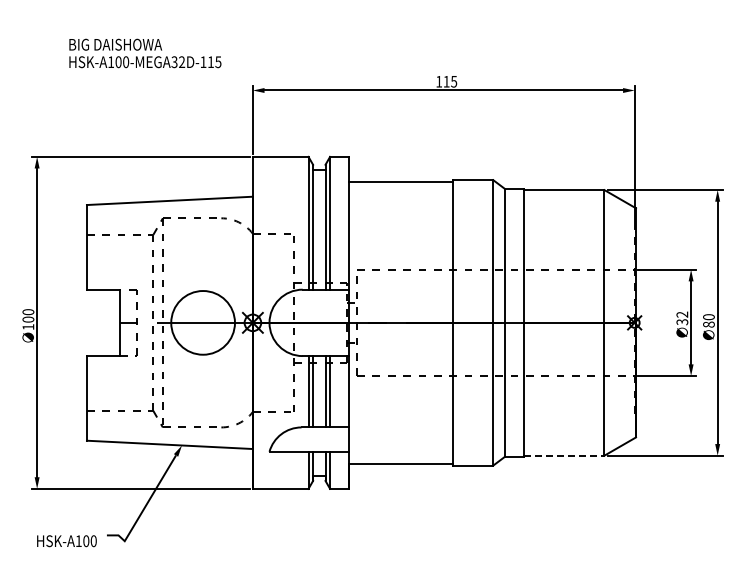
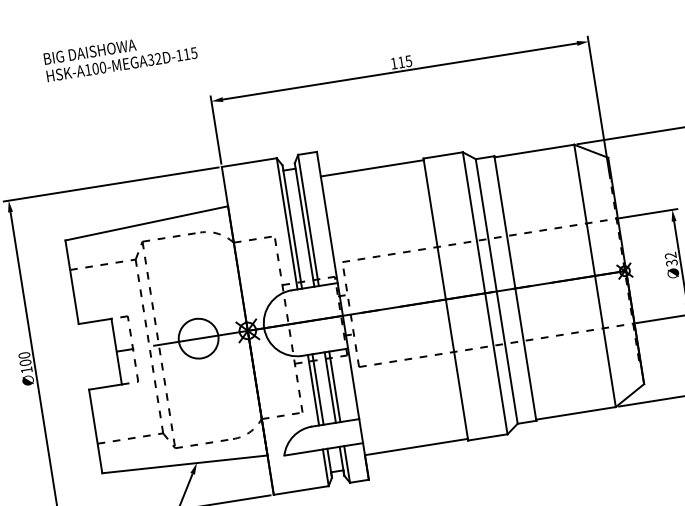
text: (145, 53) -> (120, 55), moved
circle: (203, 322) -> (198, 338), size x0.62
line: (564, 455) -> (576, 413), dashed -> solid

